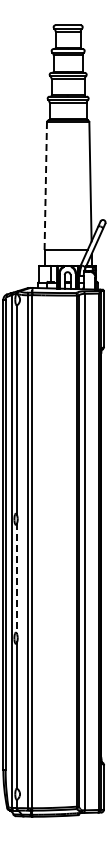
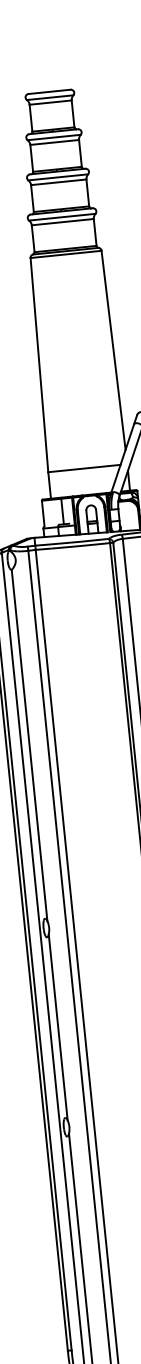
line: (45, 186) -> (39, 365), dashed -> solid
line: (17, 578) -> (58, 1026), dashed -> solid

